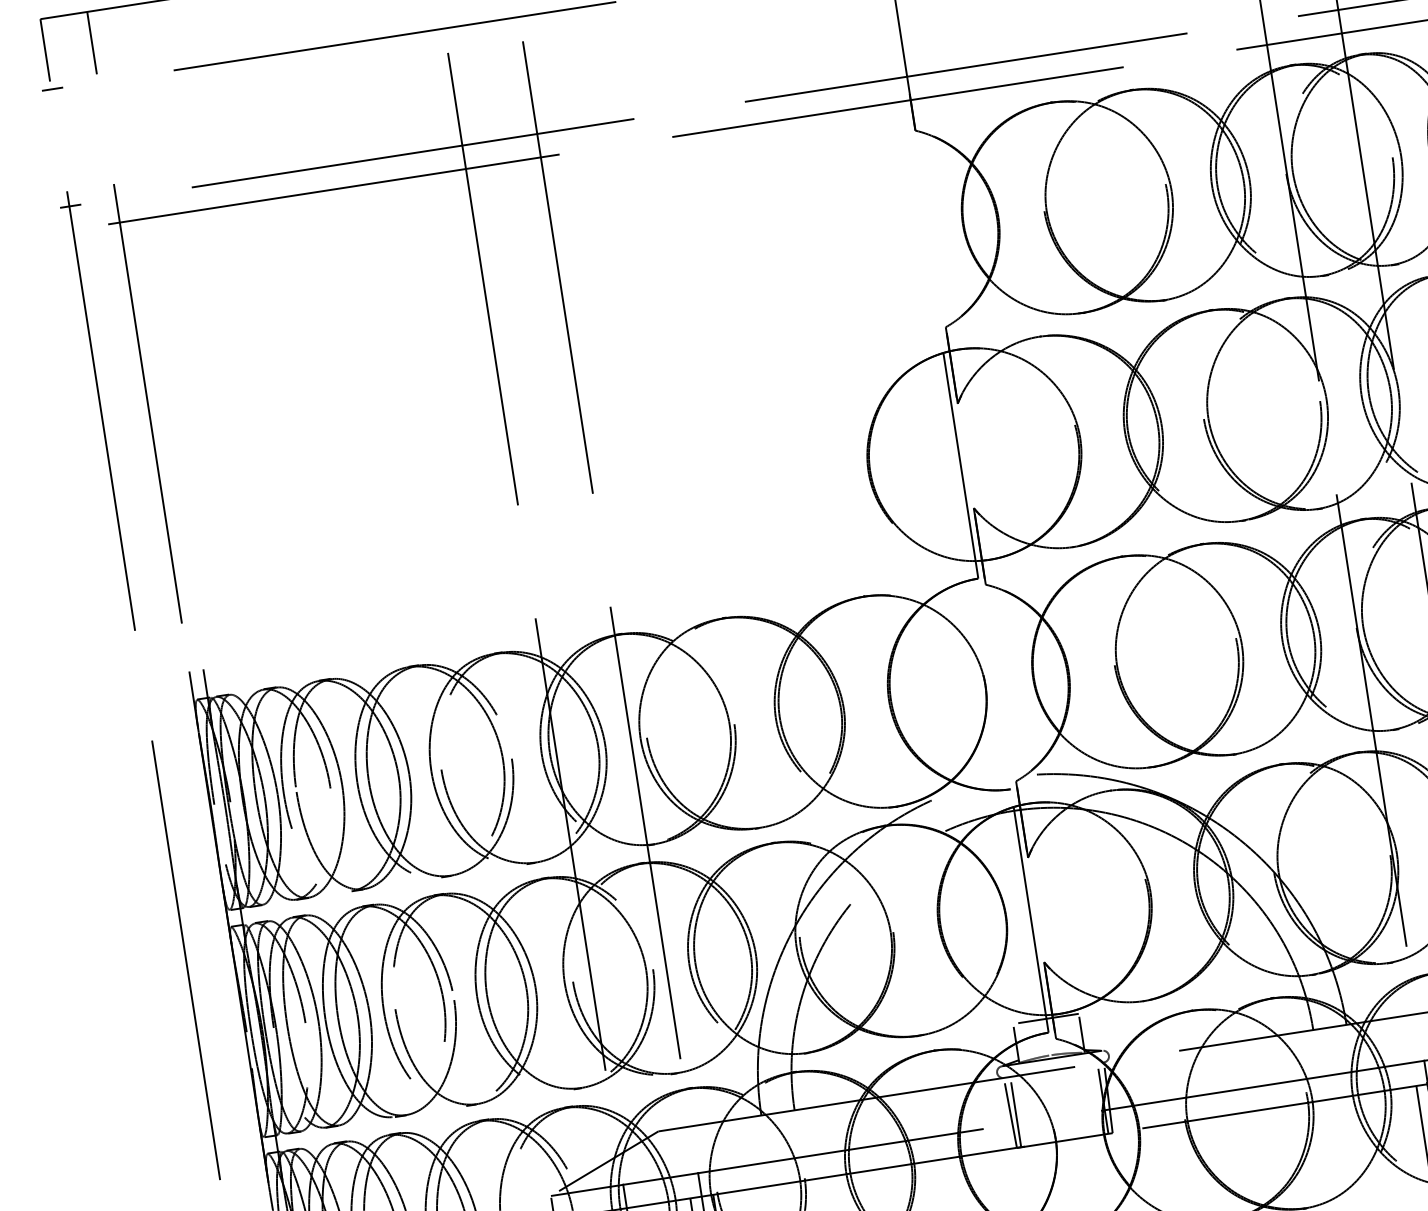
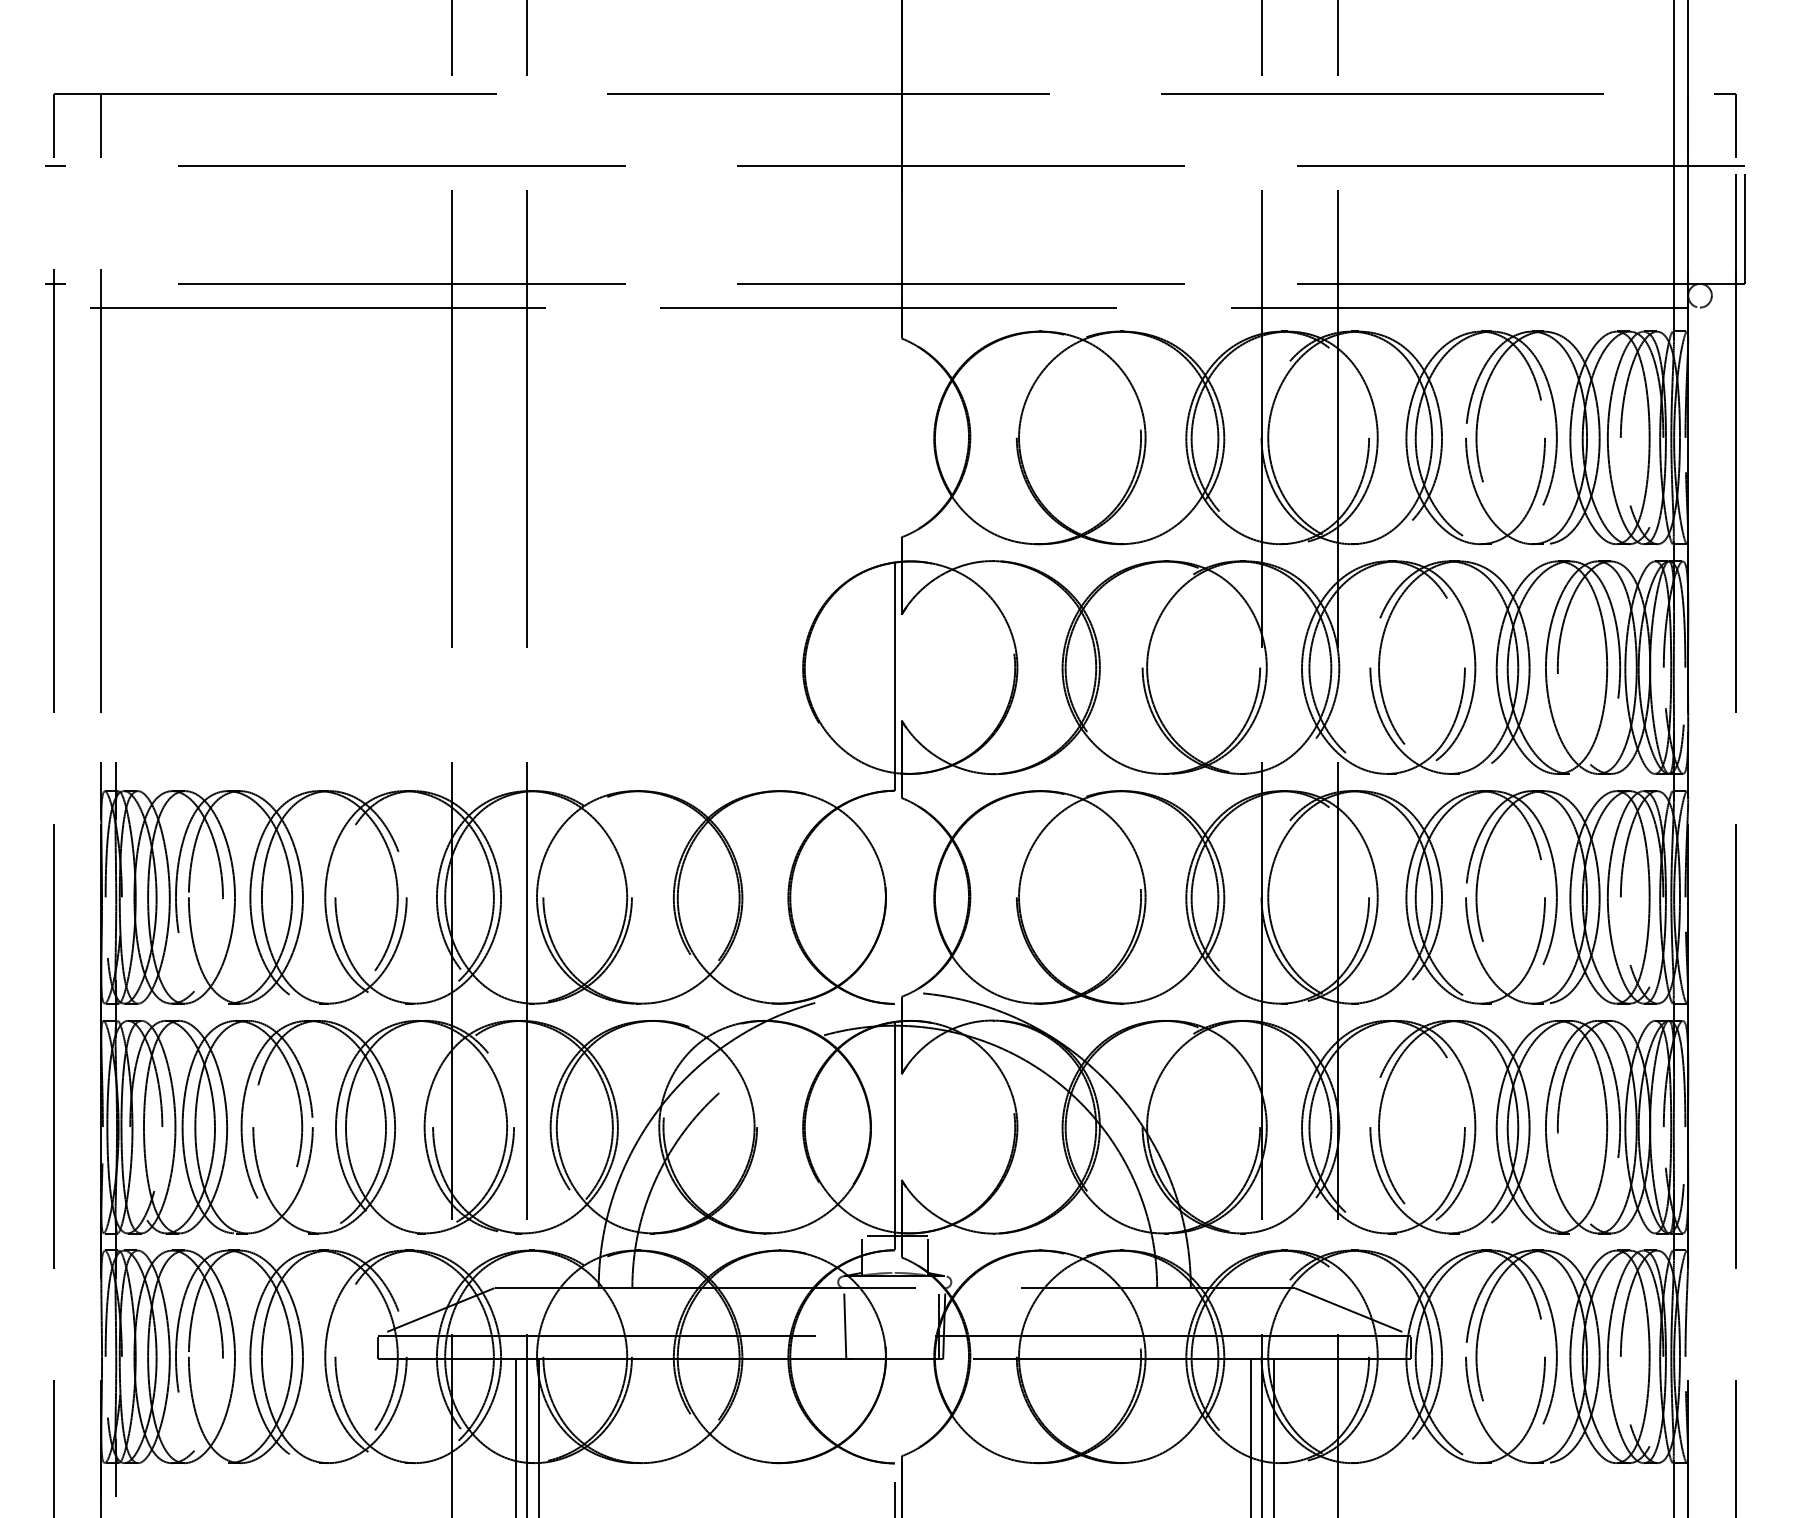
line: (1015, 1111) -> (850, 1323), removed

